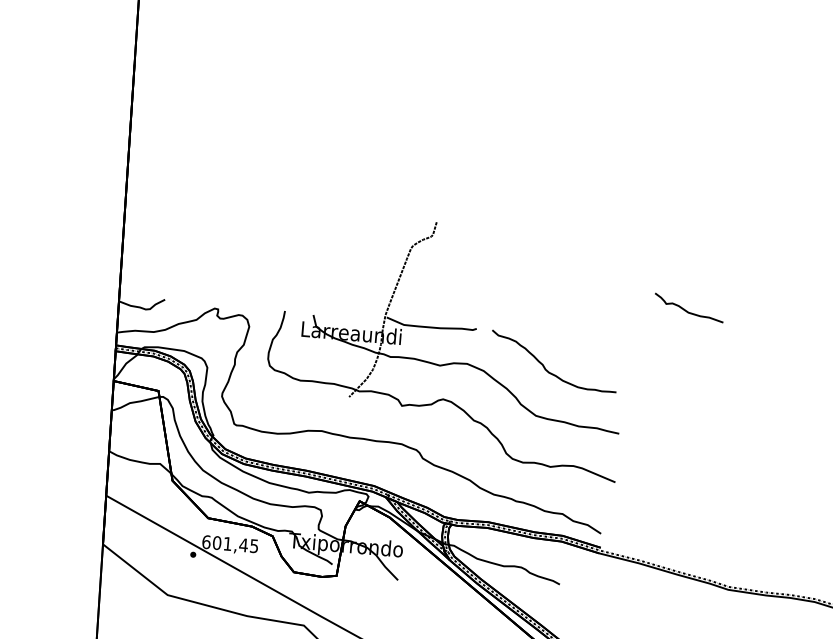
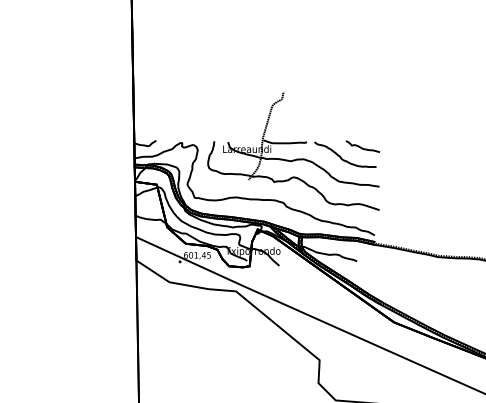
curve: (687, 309) -> (362, 147), moved

